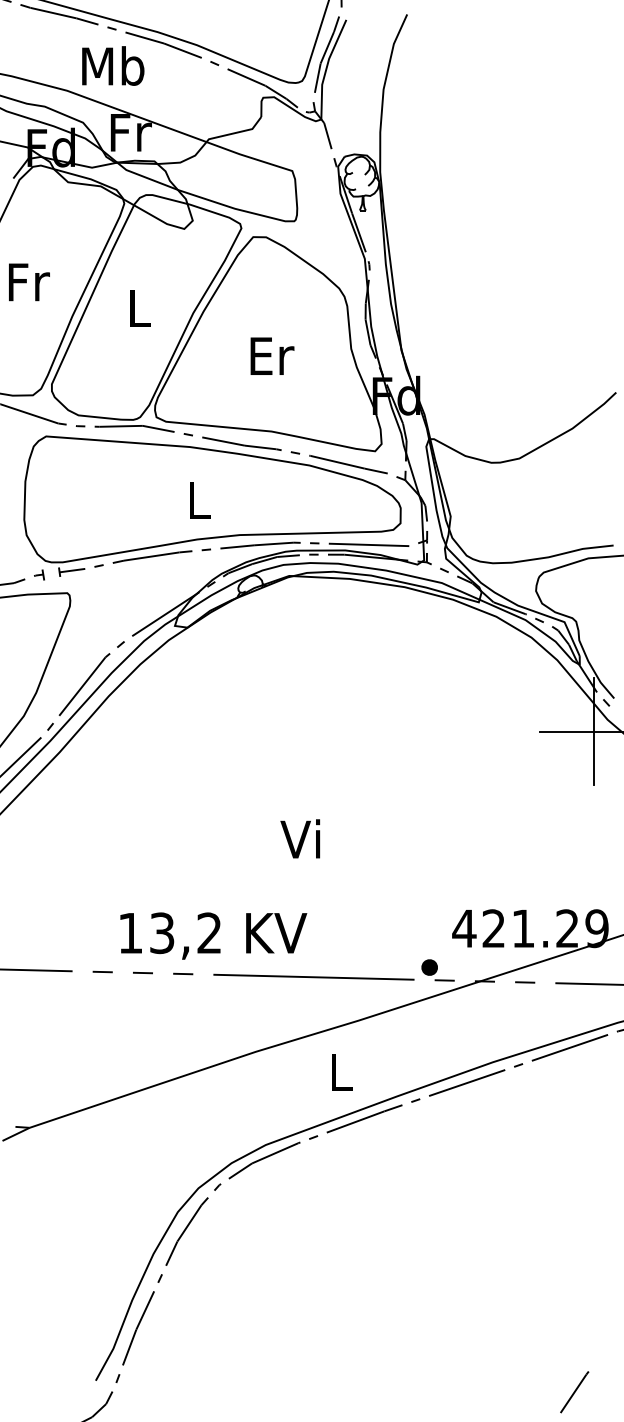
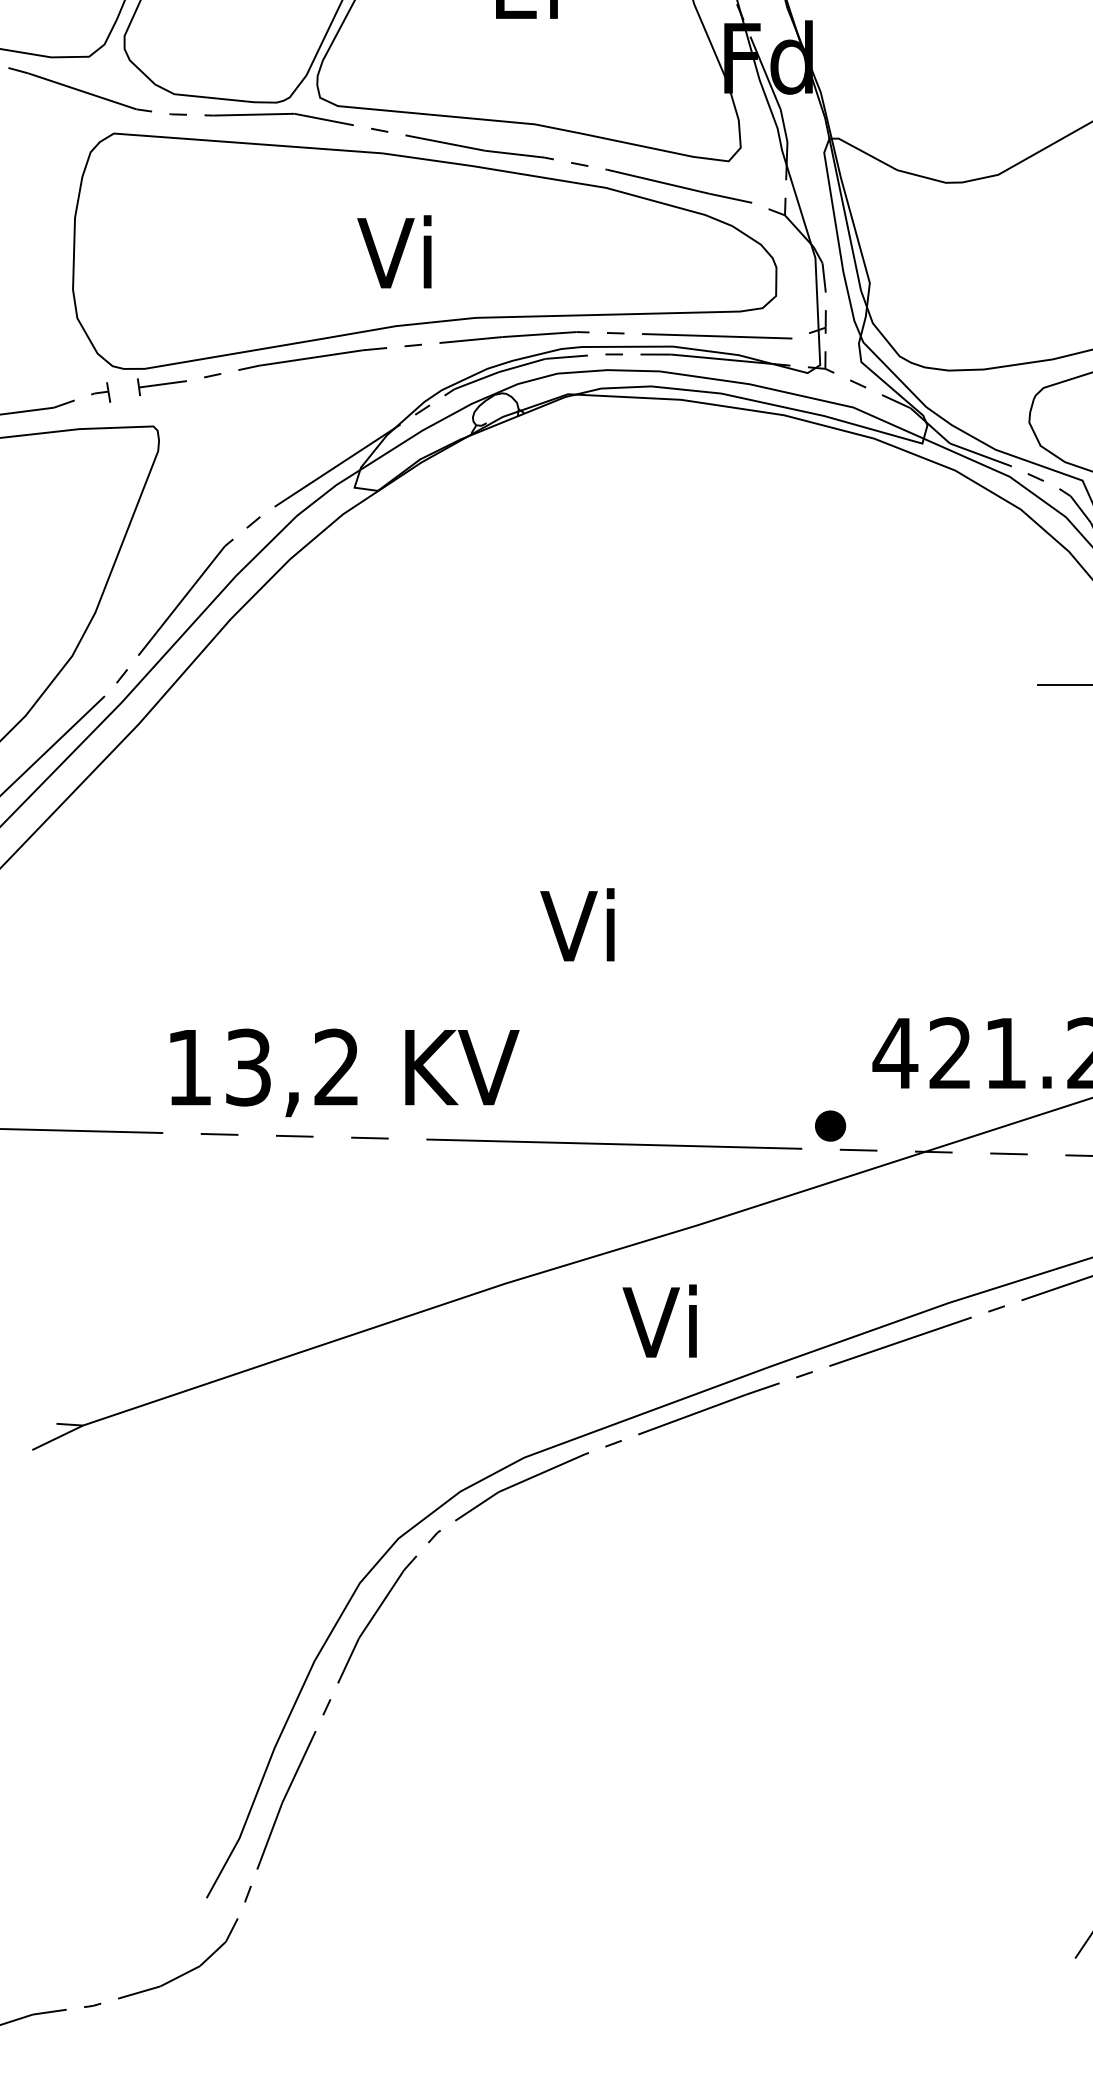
text: (196, 499) -> (394, 251), L -> Vi
text: (299, 838) -> (576, 924), moved
text: (213, 935) -> (344, 1071), moved
text: (338, 1071) -> (660, 1320), L -> Vi

